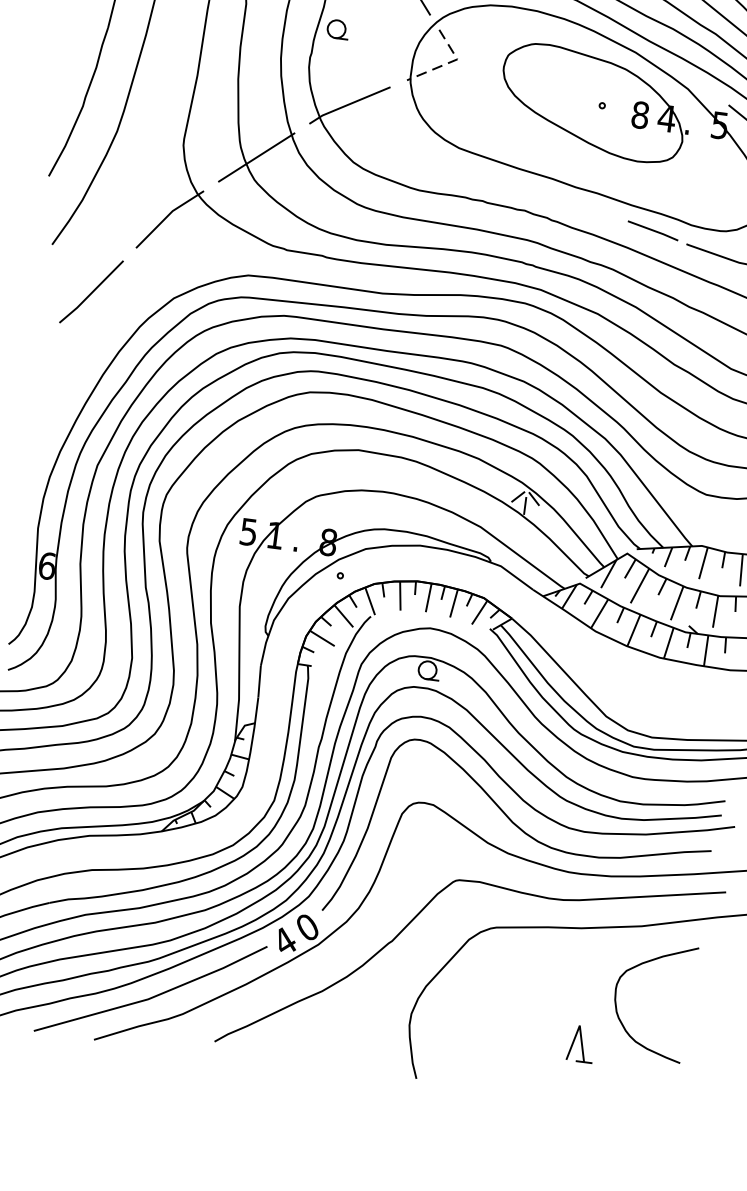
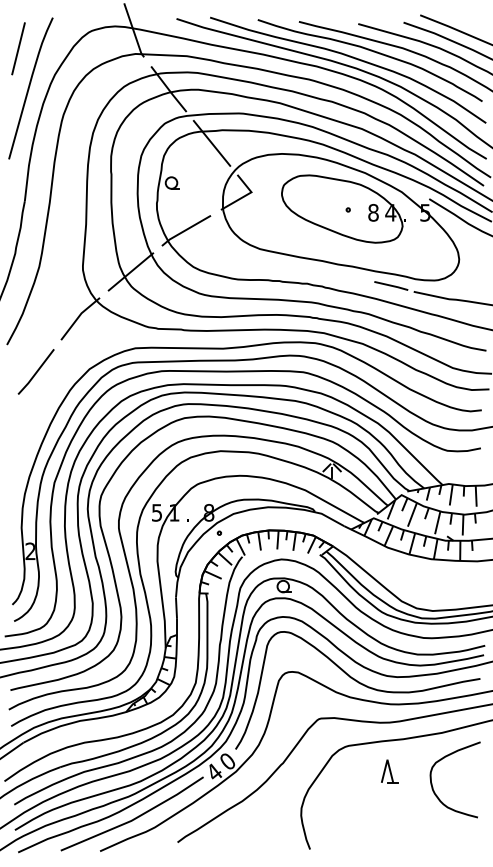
line: (449, 63) -> (246, 195), dashed -> solid
text: (46, 566) -> (30, 551), 6 -> 2
part: (580, 1043) -> (389, 771), moved

